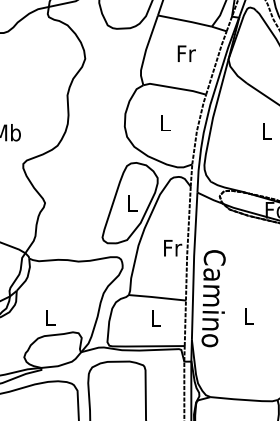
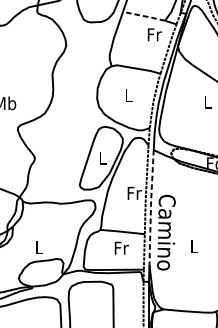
line: (185, 20) -> (144, 15), solid -> dashed
text: (186, 53) -> (154, 34), moved
line: (193, 266) -> (150, 207), solid -> dashed
text: (156, 318) -> (121, 248), L -> Fr

